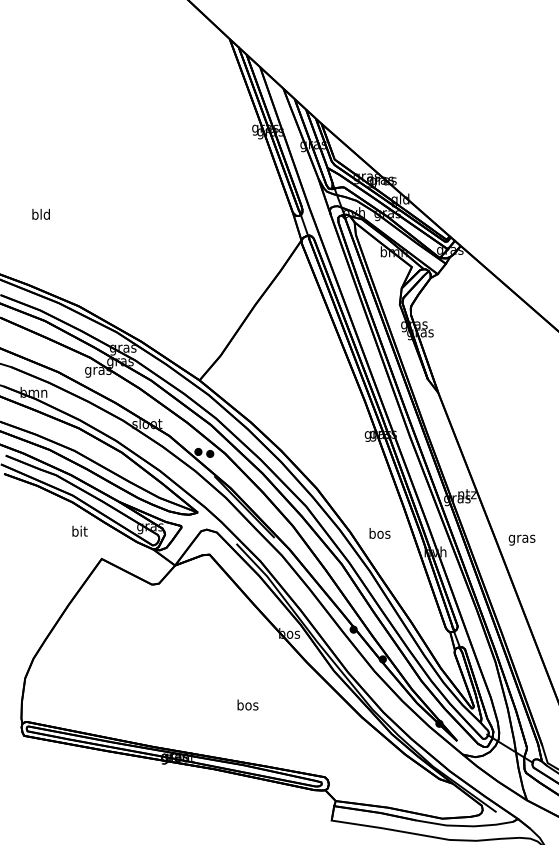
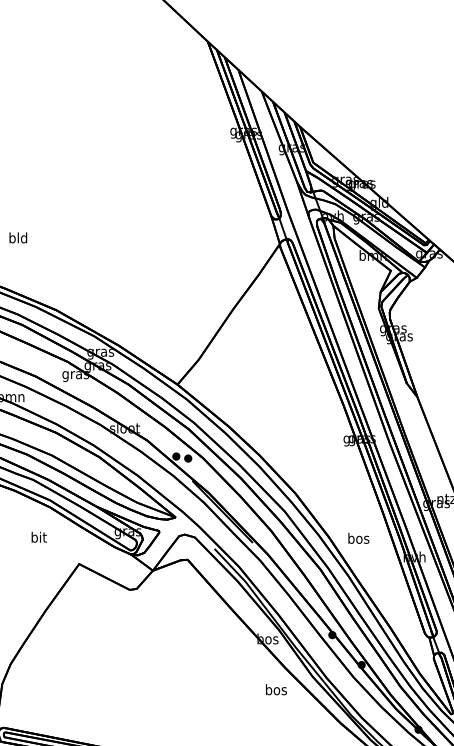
text: (40, 213) -> (17, 237), moved
text: (79, 530) -> (38, 536), moved
text: (247, 704) -> (275, 689), moved

